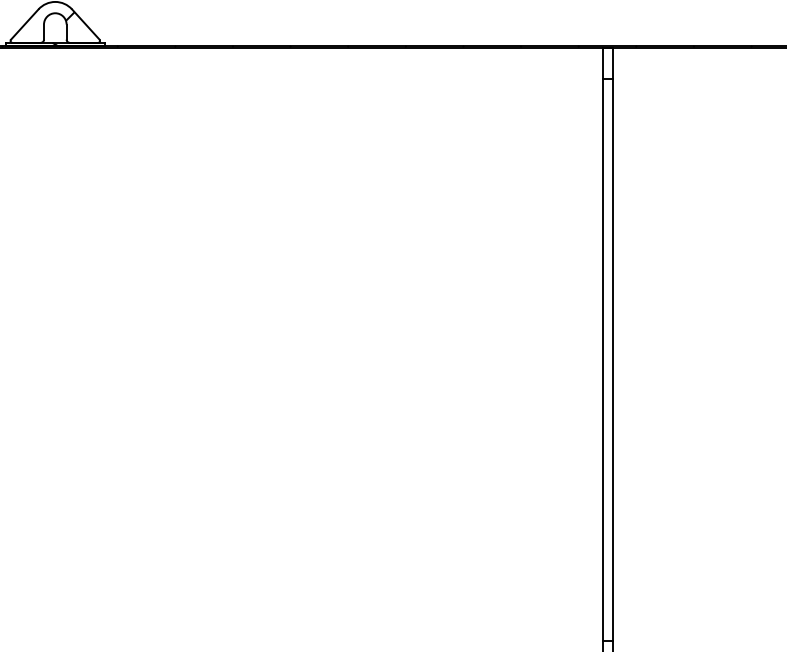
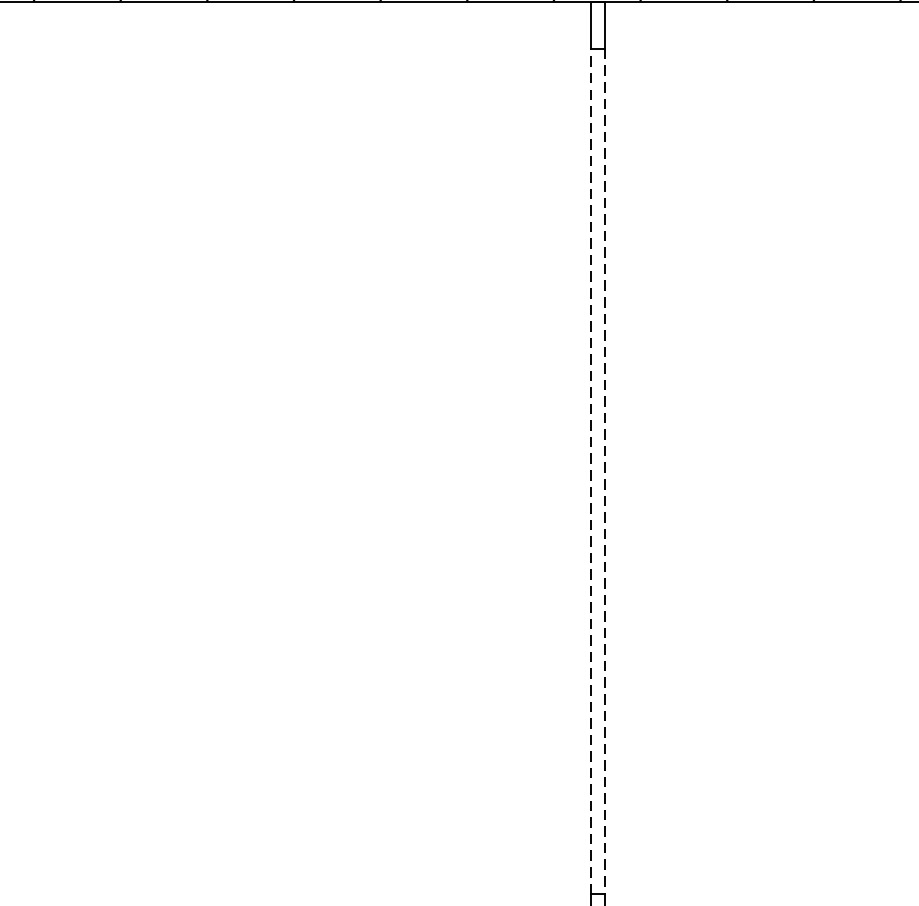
line: (603, 359) -> (591, 470), solid -> dashed
line: (612, 360) -> (604, 472), solid -> dashed

